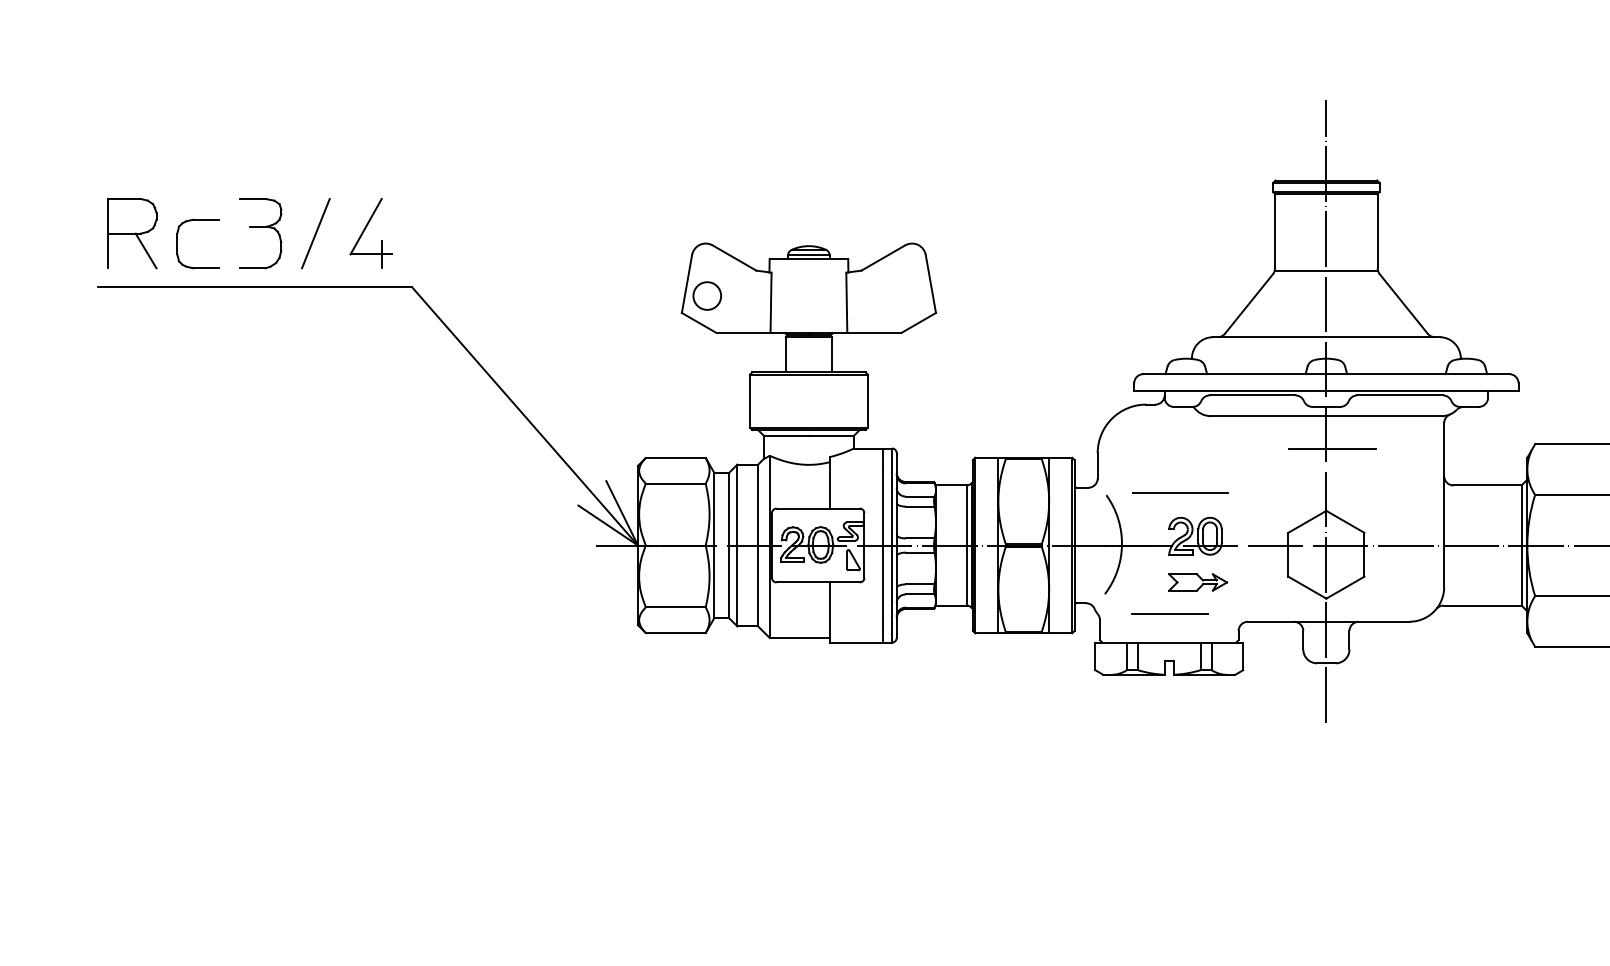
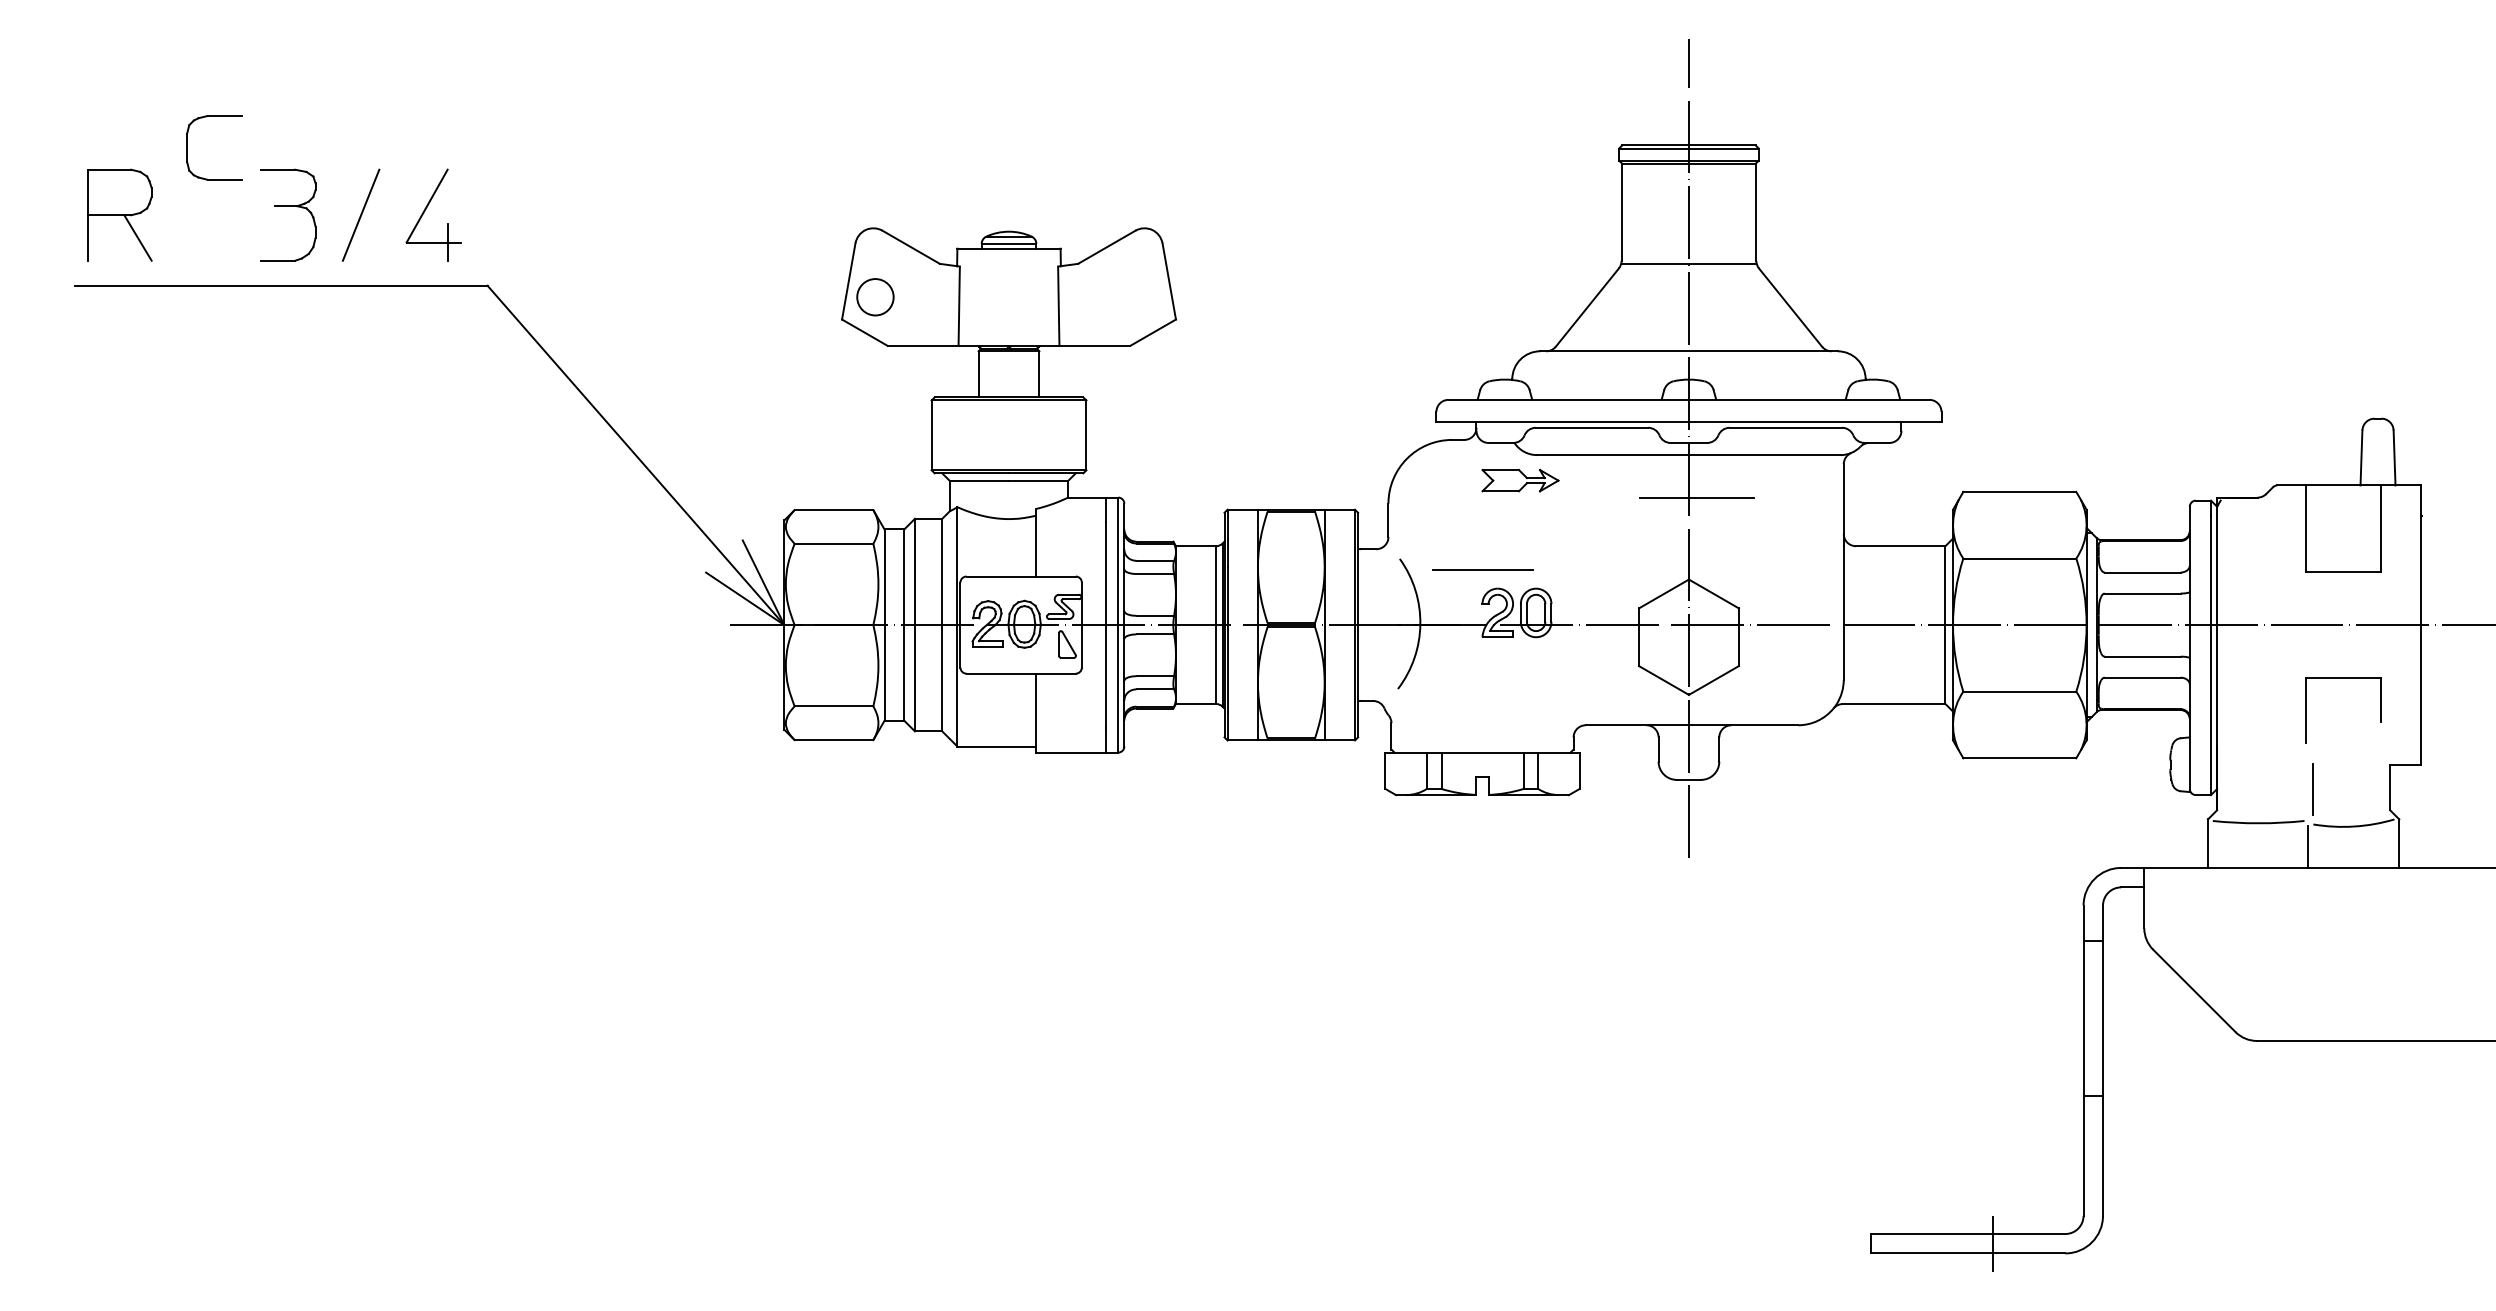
part: (177, 243) -> (187, 147), moved
line: (1179, 492) -> (1496, 555), removed
part: (1198, 582) -> (1520, 480), moved
line: (1169, 613) -> (1482, 569), moved

